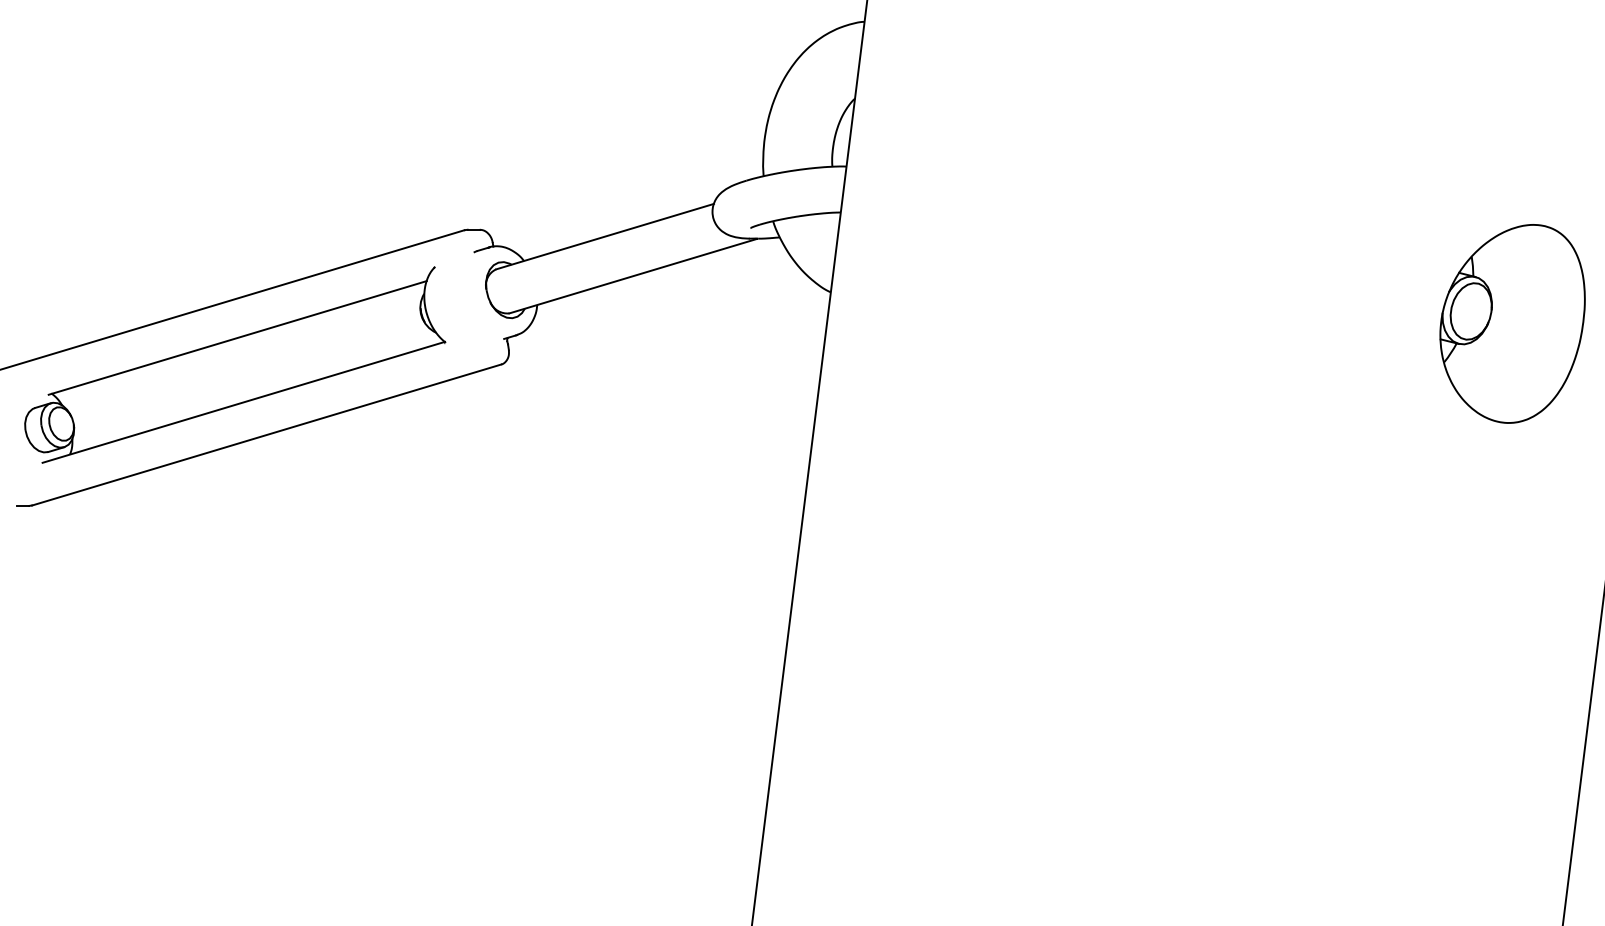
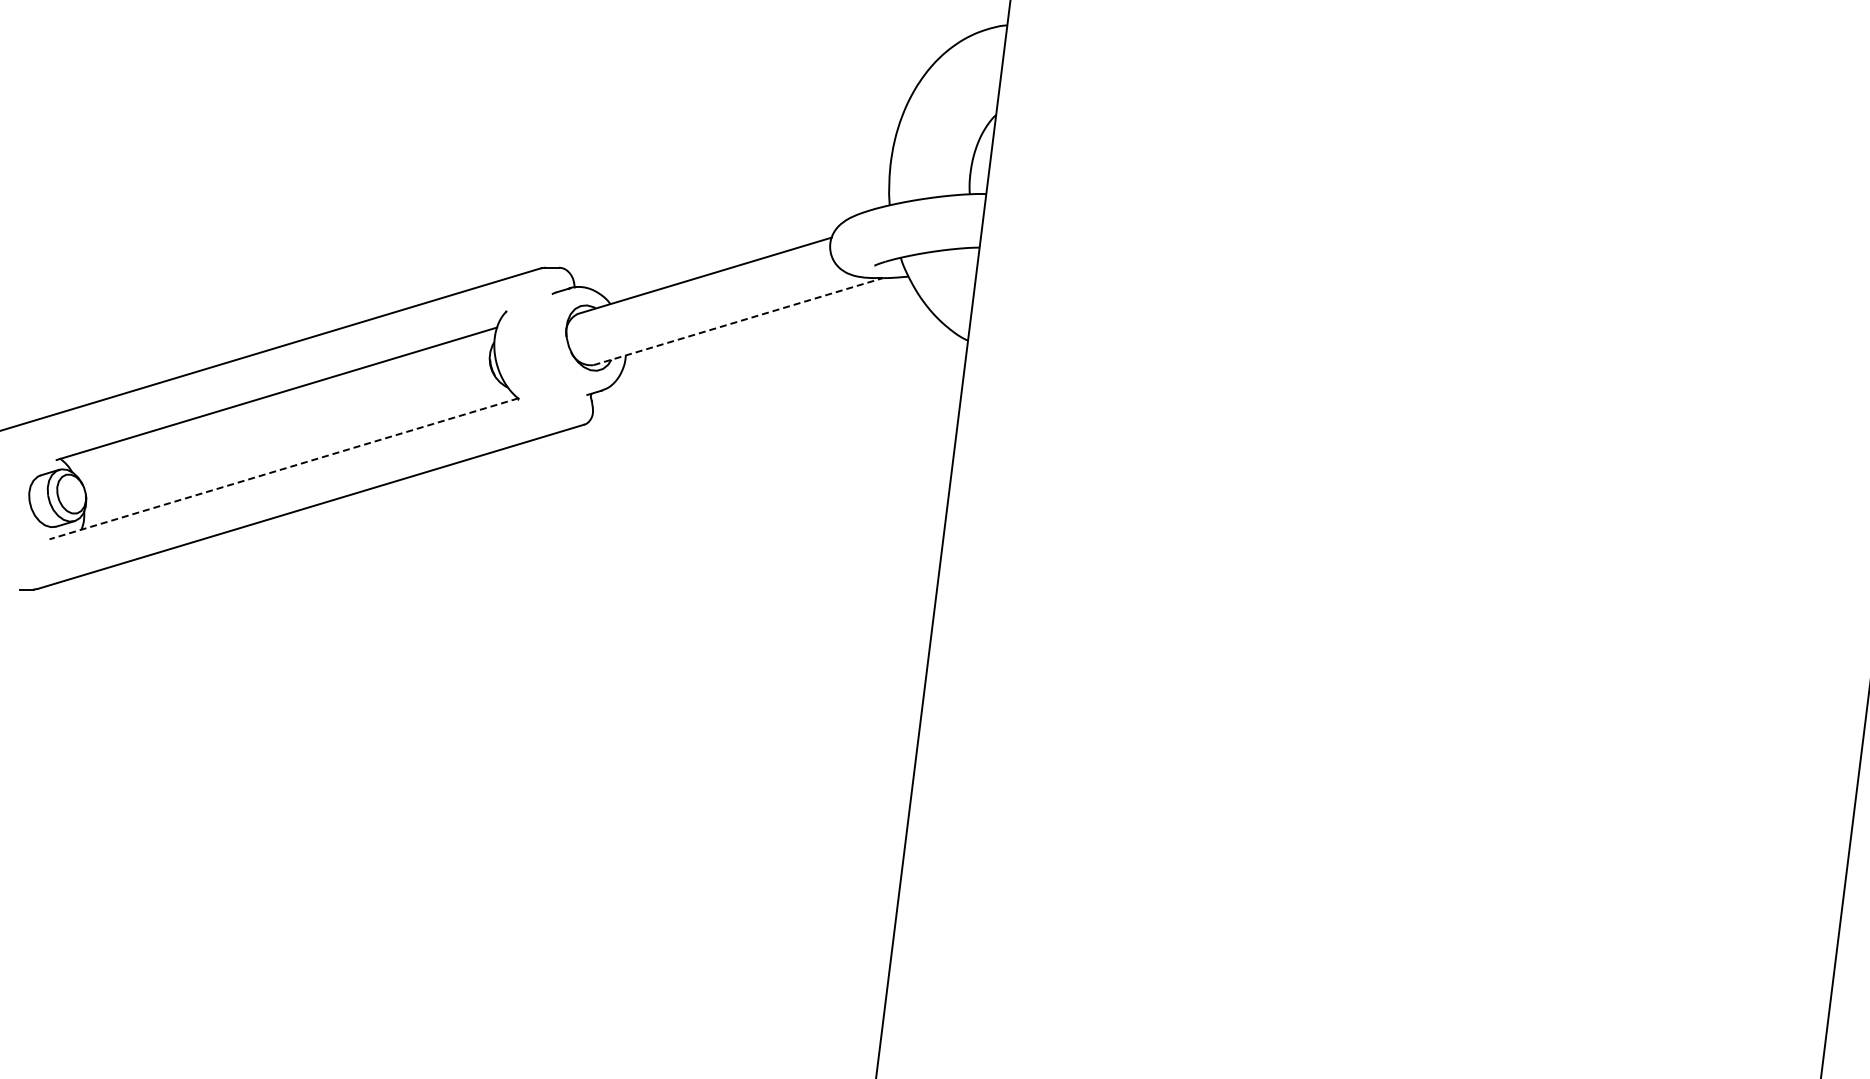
line: (633, 275) -> (737, 321), solid -> dashed
part: (1512, 323) -> (1762, 377), removed
line: (243, 402) -> (283, 468), solid -> dashed

